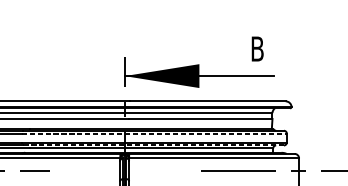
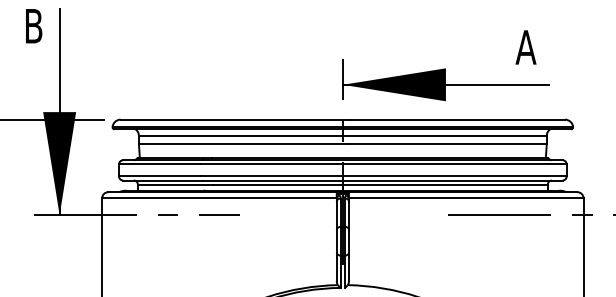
text: (257, 49) -> (525, 47), B -> A
line: (154, 133) -> (384, 164), dashed -> solid
line: (153, 145) -> (382, 180), dashed -> solid

